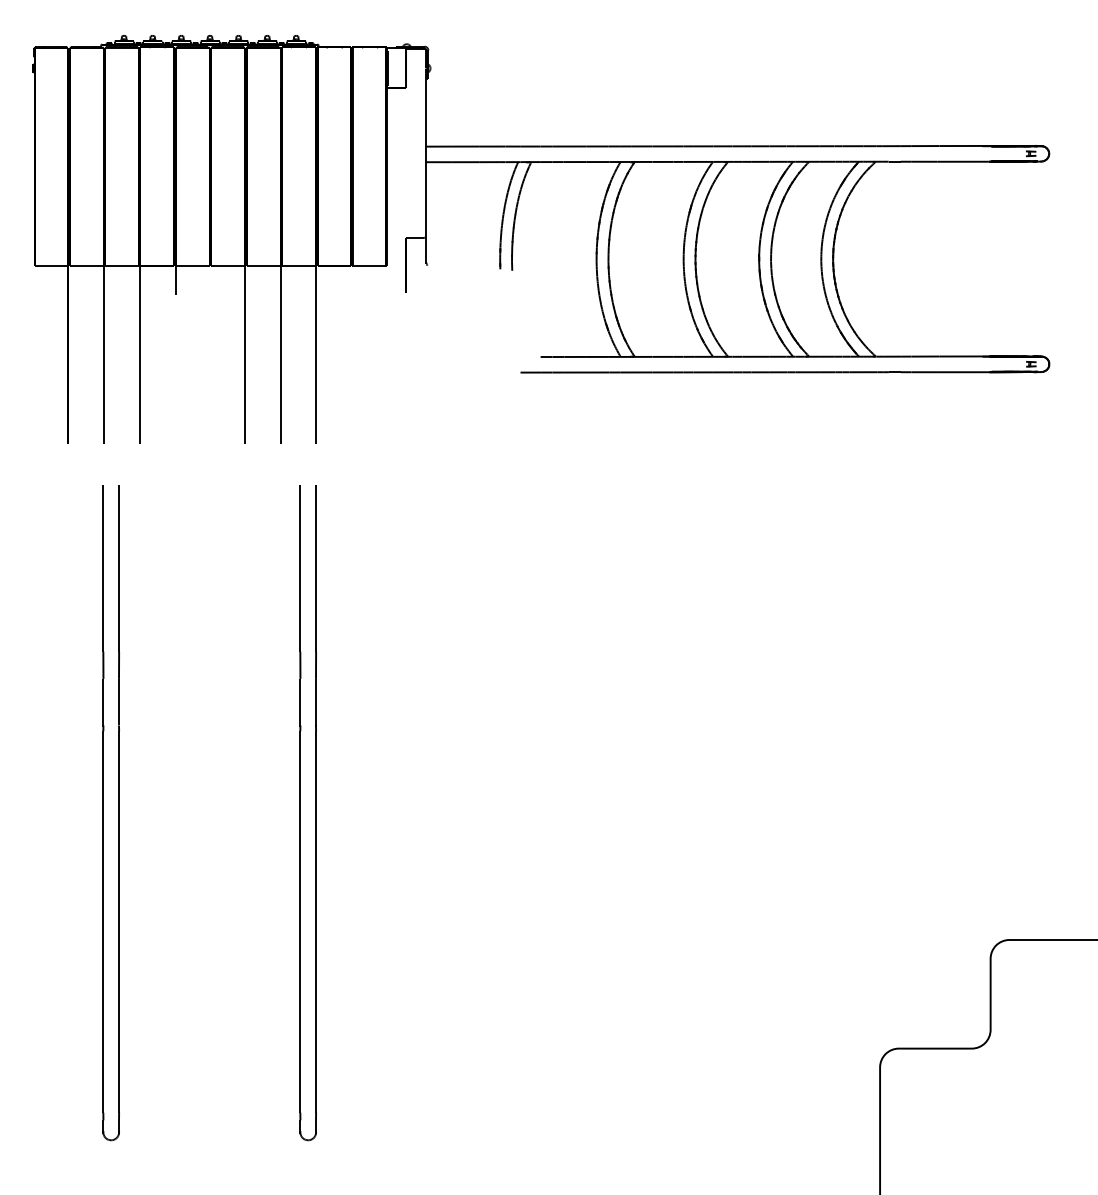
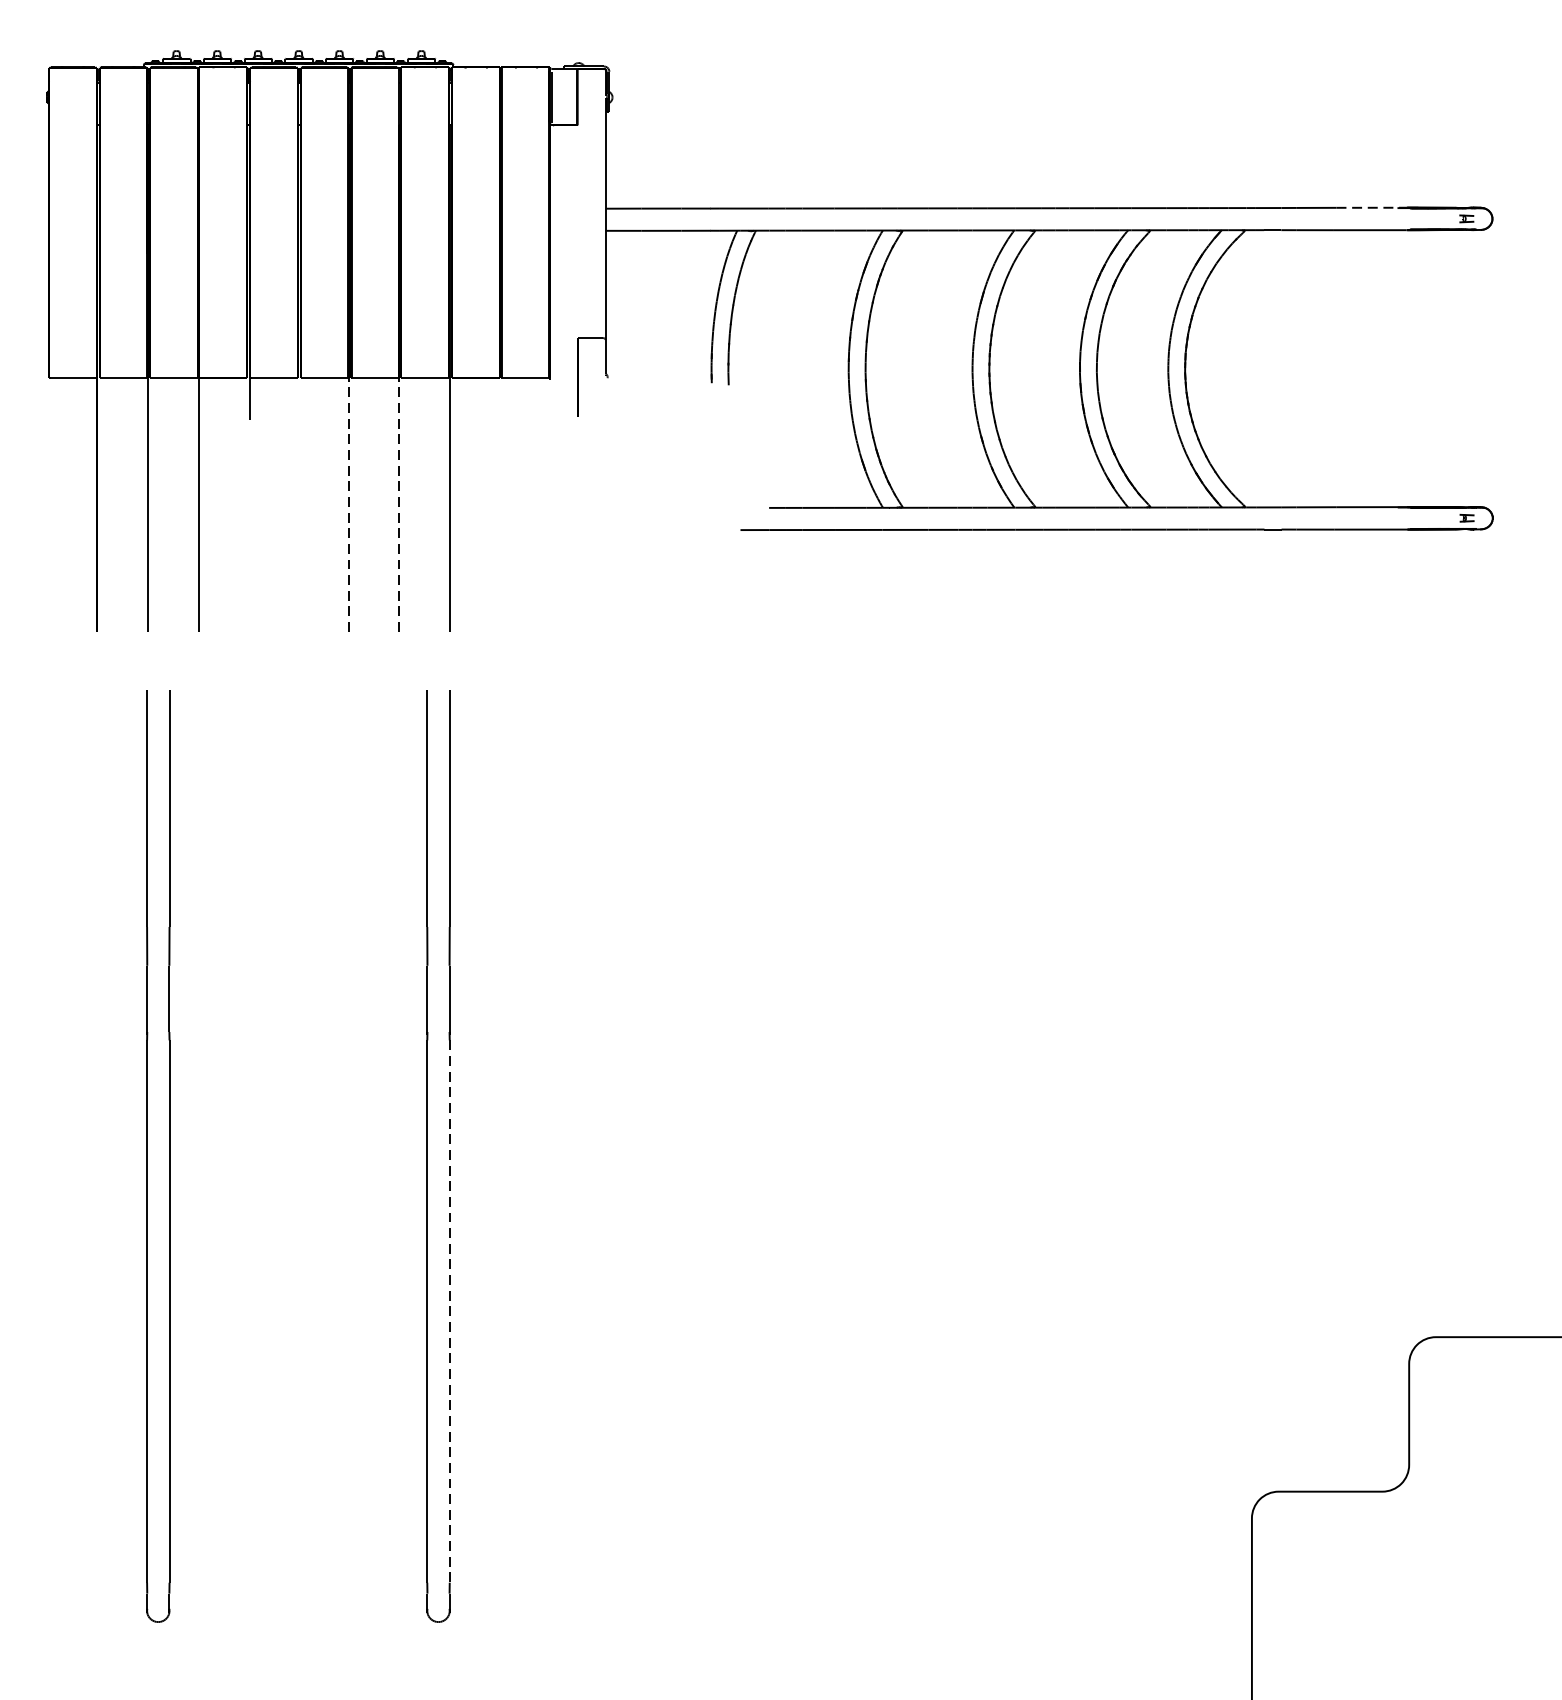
line: (964, 146) -> (1372, 208), solid -> dashed
line: (245, 354) -> (349, 504), solid -> dashed
line: (280, 354) -> (399, 504), solid -> dashed
line: (316, 921) -> (450, 1310), solid -> dashed

